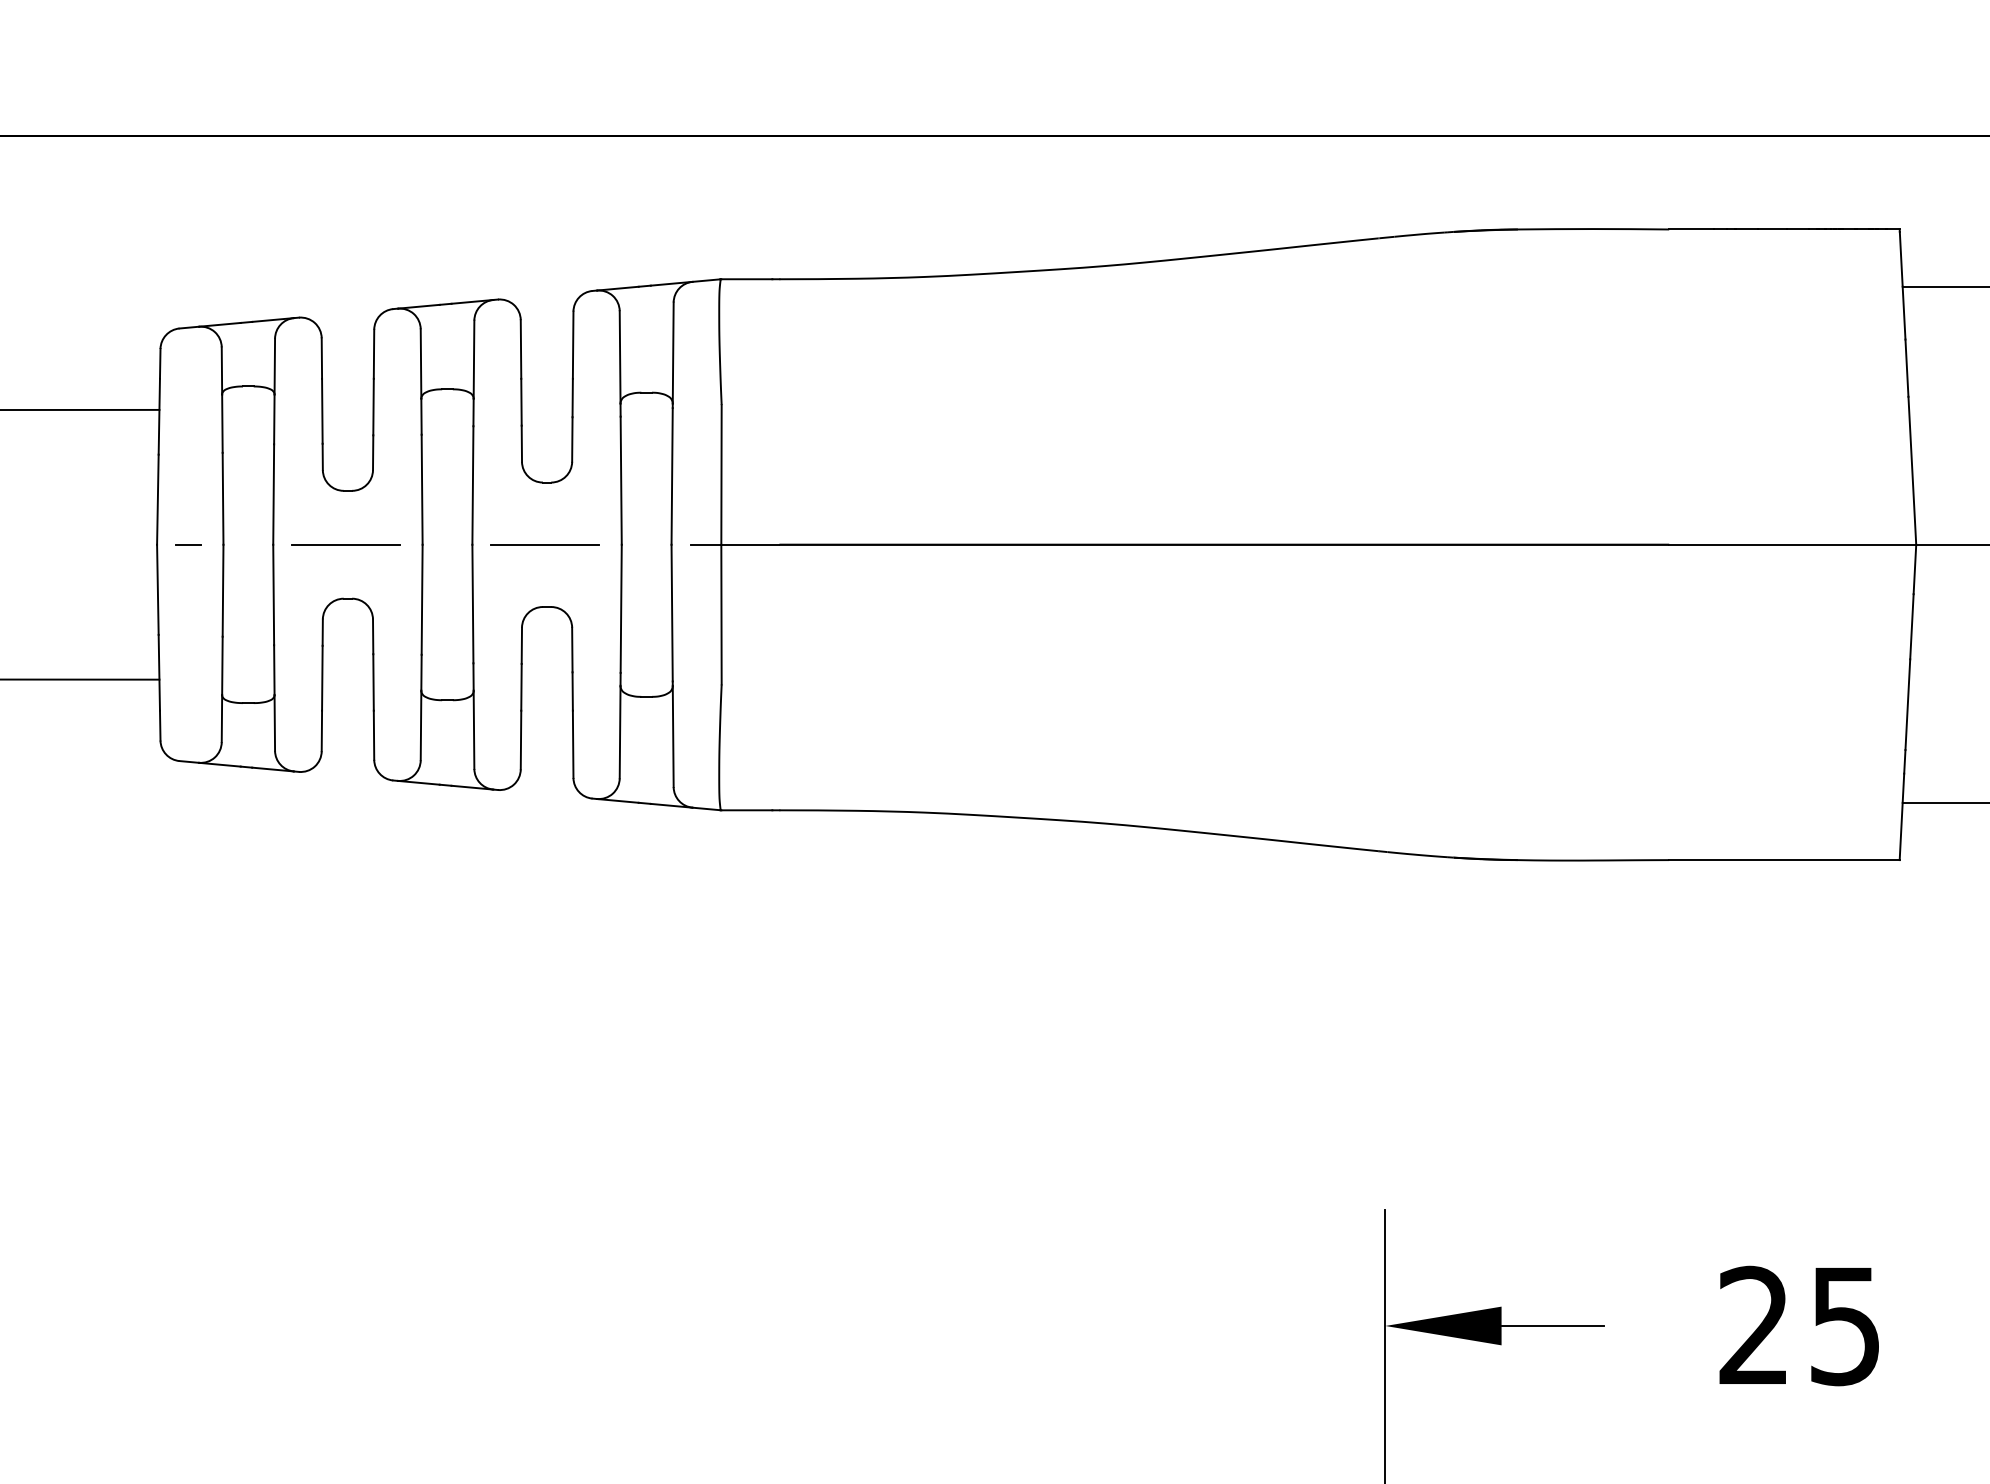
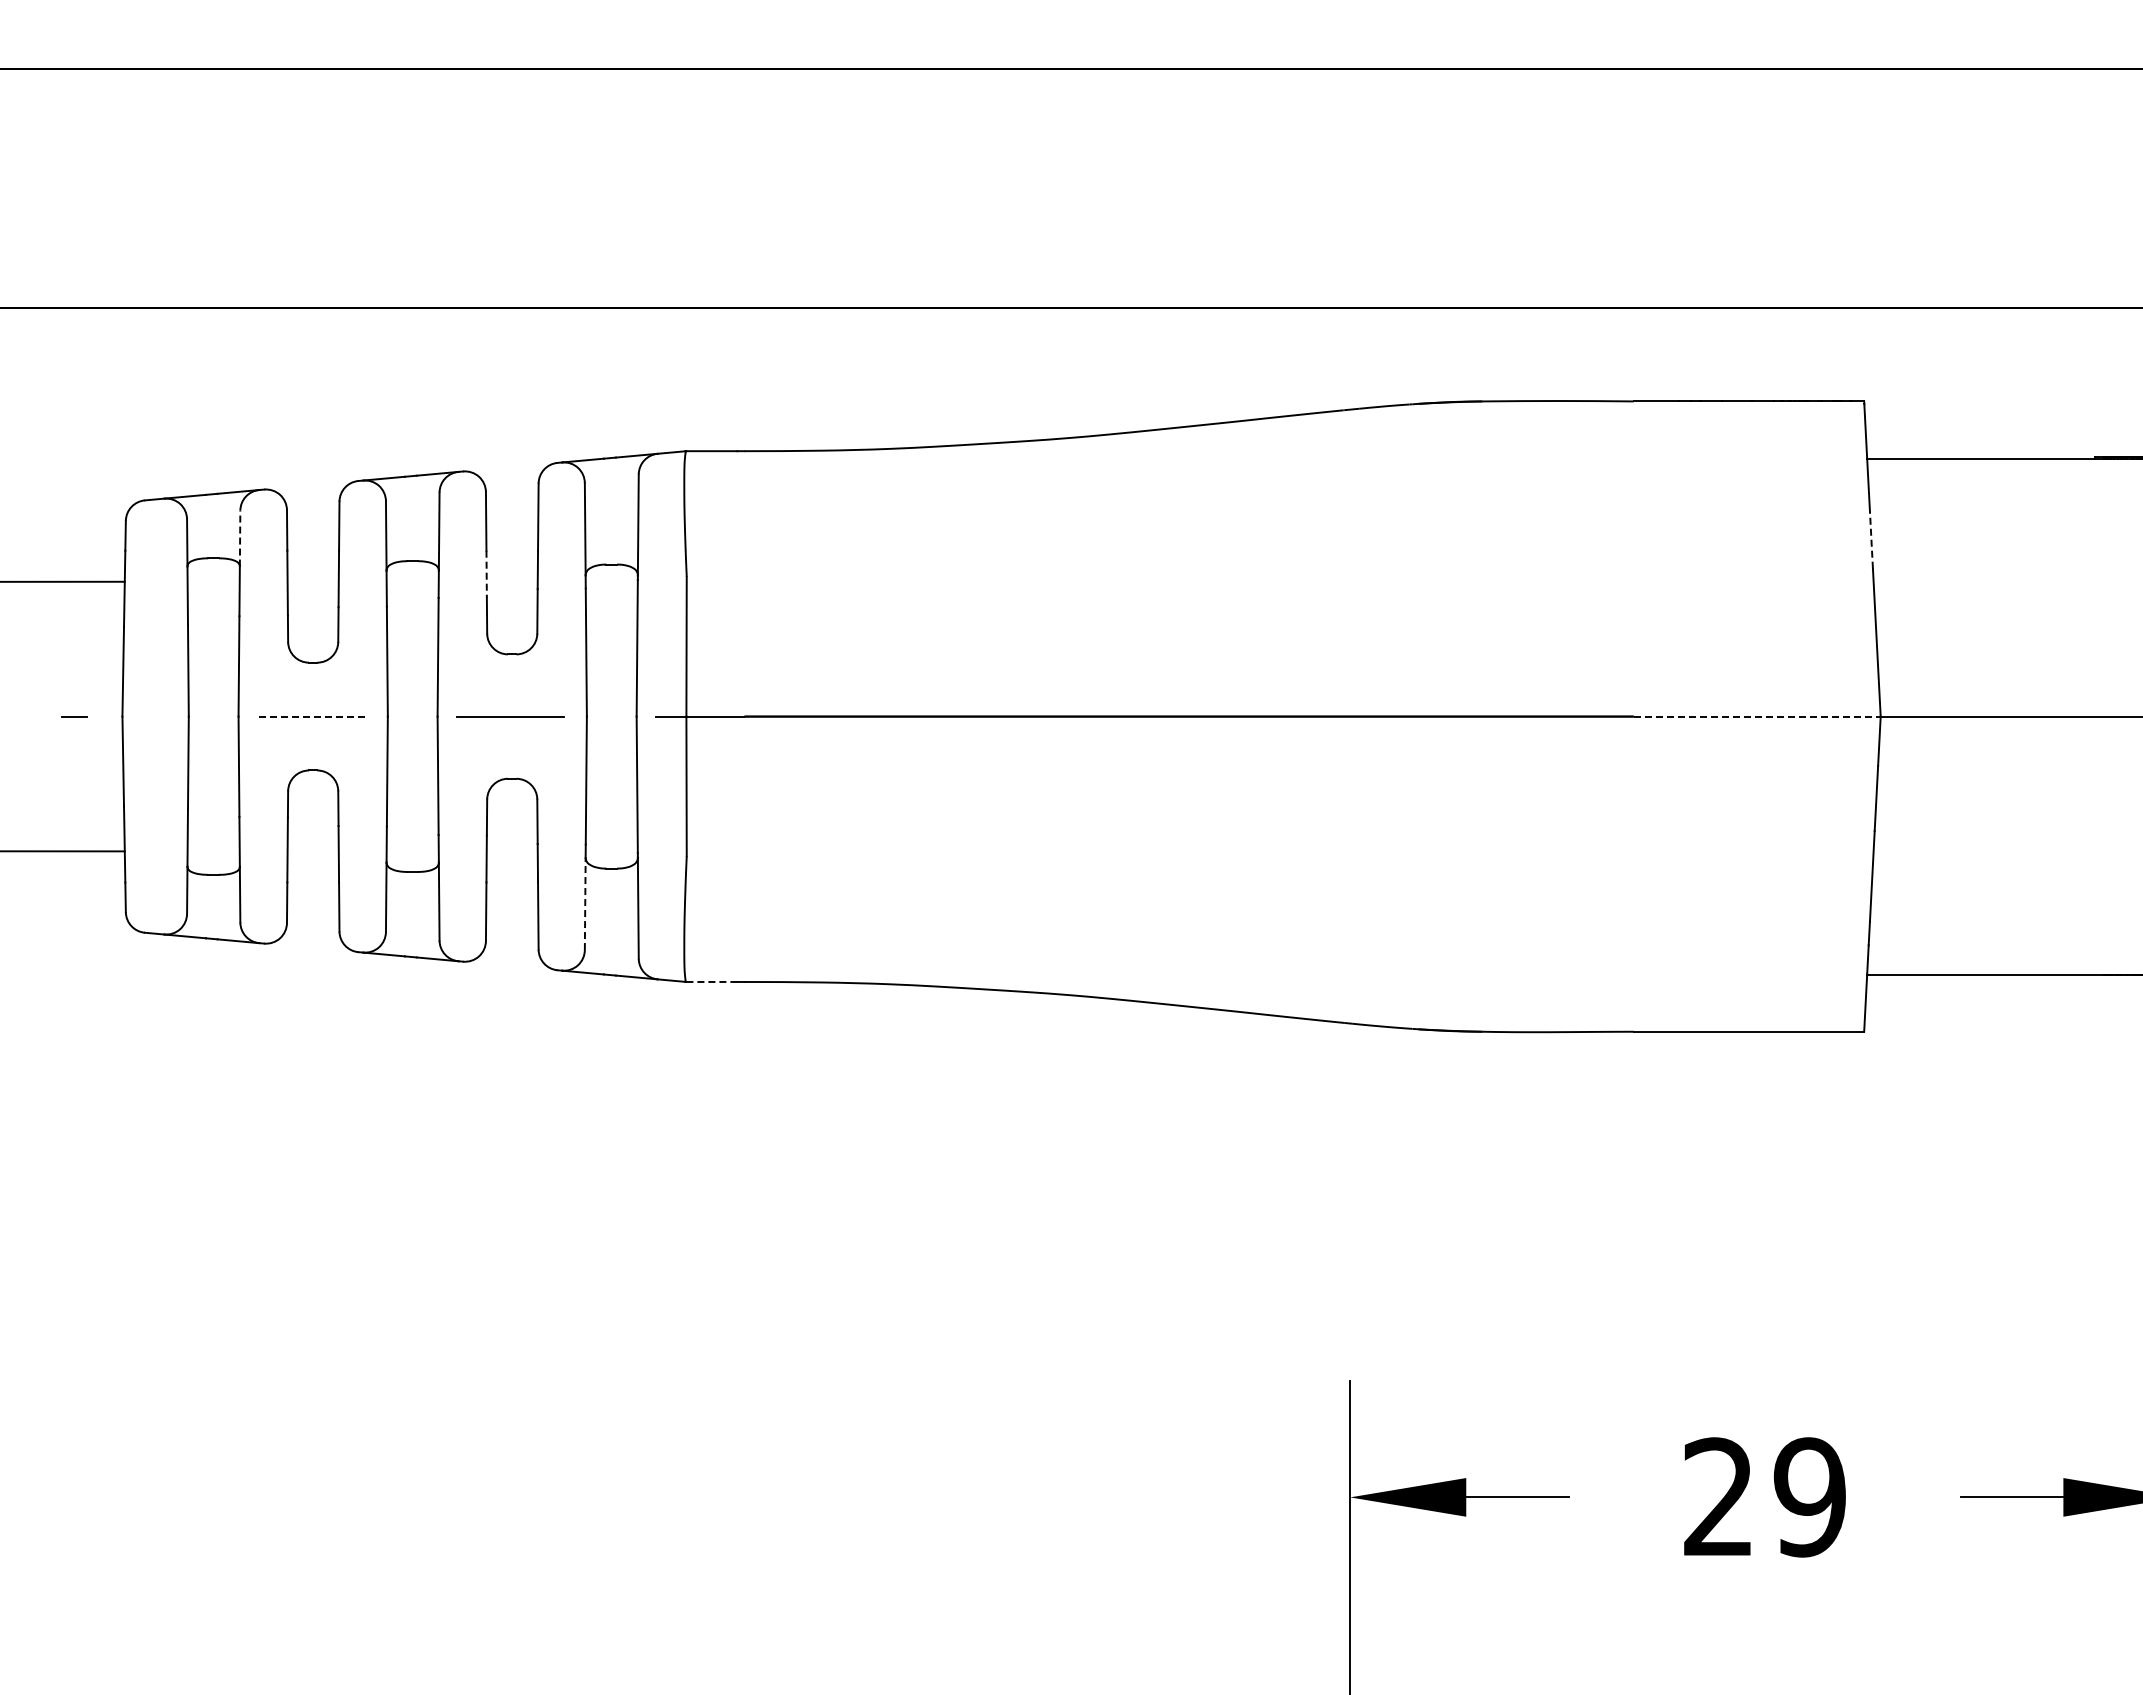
line: (275, 366) -> (240, 538), solid -> dashed
line: (1907, 368) -> (1871, 540), solid -> dashed
line: (521, 402) -> (486, 574), solid -> dashed
line: (188, 544) -> (74, 716), moved
line: (346, 544) -> (311, 716), solid -> dashed
line: (1792, 544) -> (1757, 716), solid -> dashed
line: (620, 731) -> (585, 903), solid -> dashed
line: (746, 809) -> (711, 981), solid -> dashed
text: (1844, 1326) -> (1809, 1497), 25 -> 29

